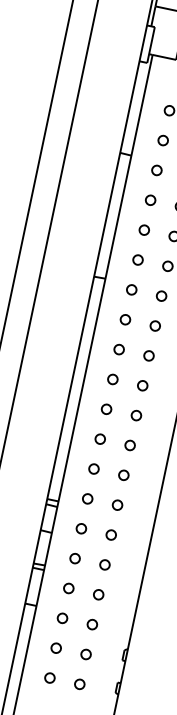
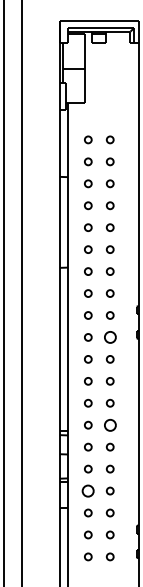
part: (141, 385) -> (109, 337), size x1.6
part: (116, 503) -> (109, 424), size x1.6
part: (69, 587) -> (88, 490), size x1.6

